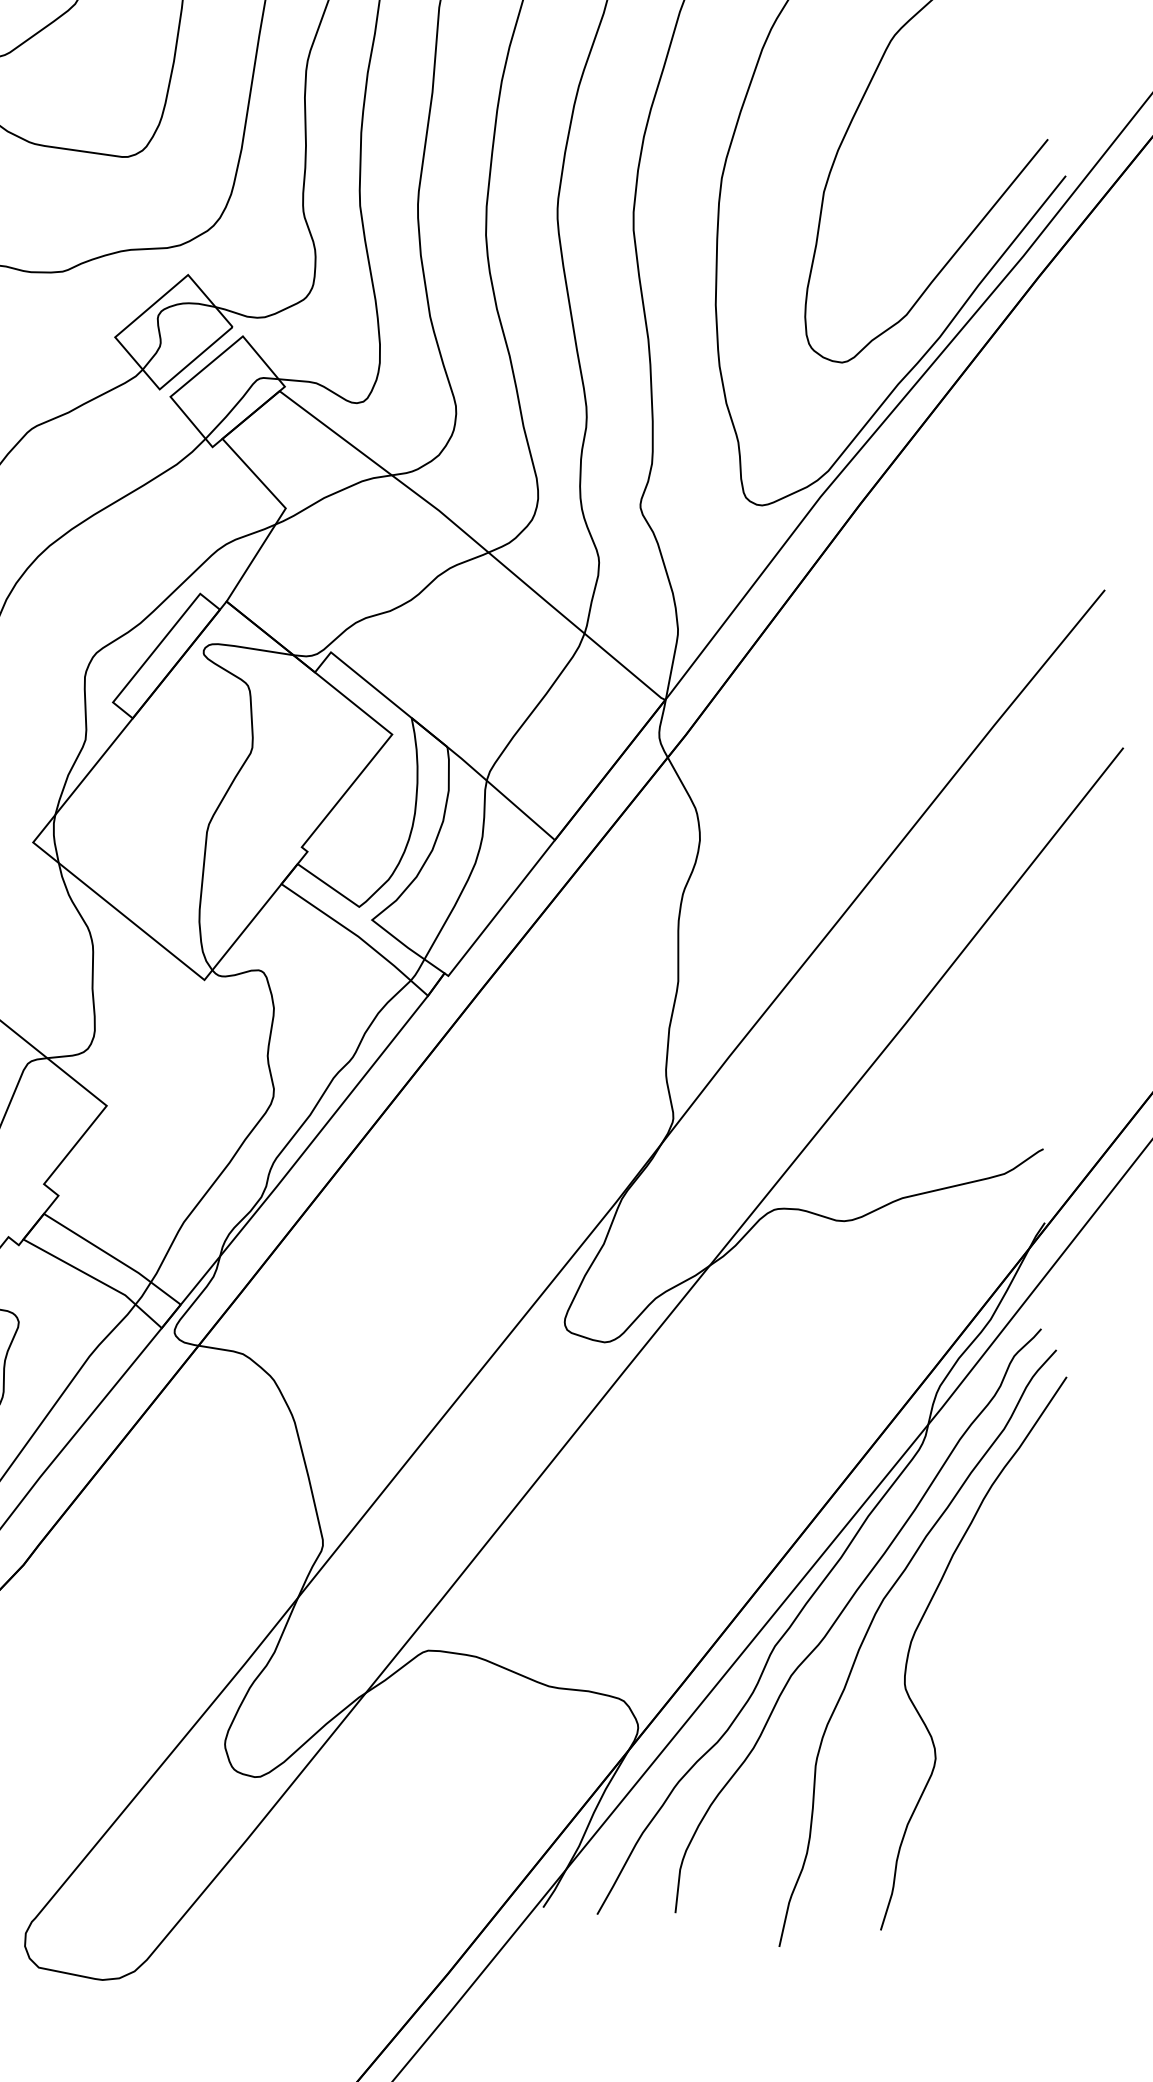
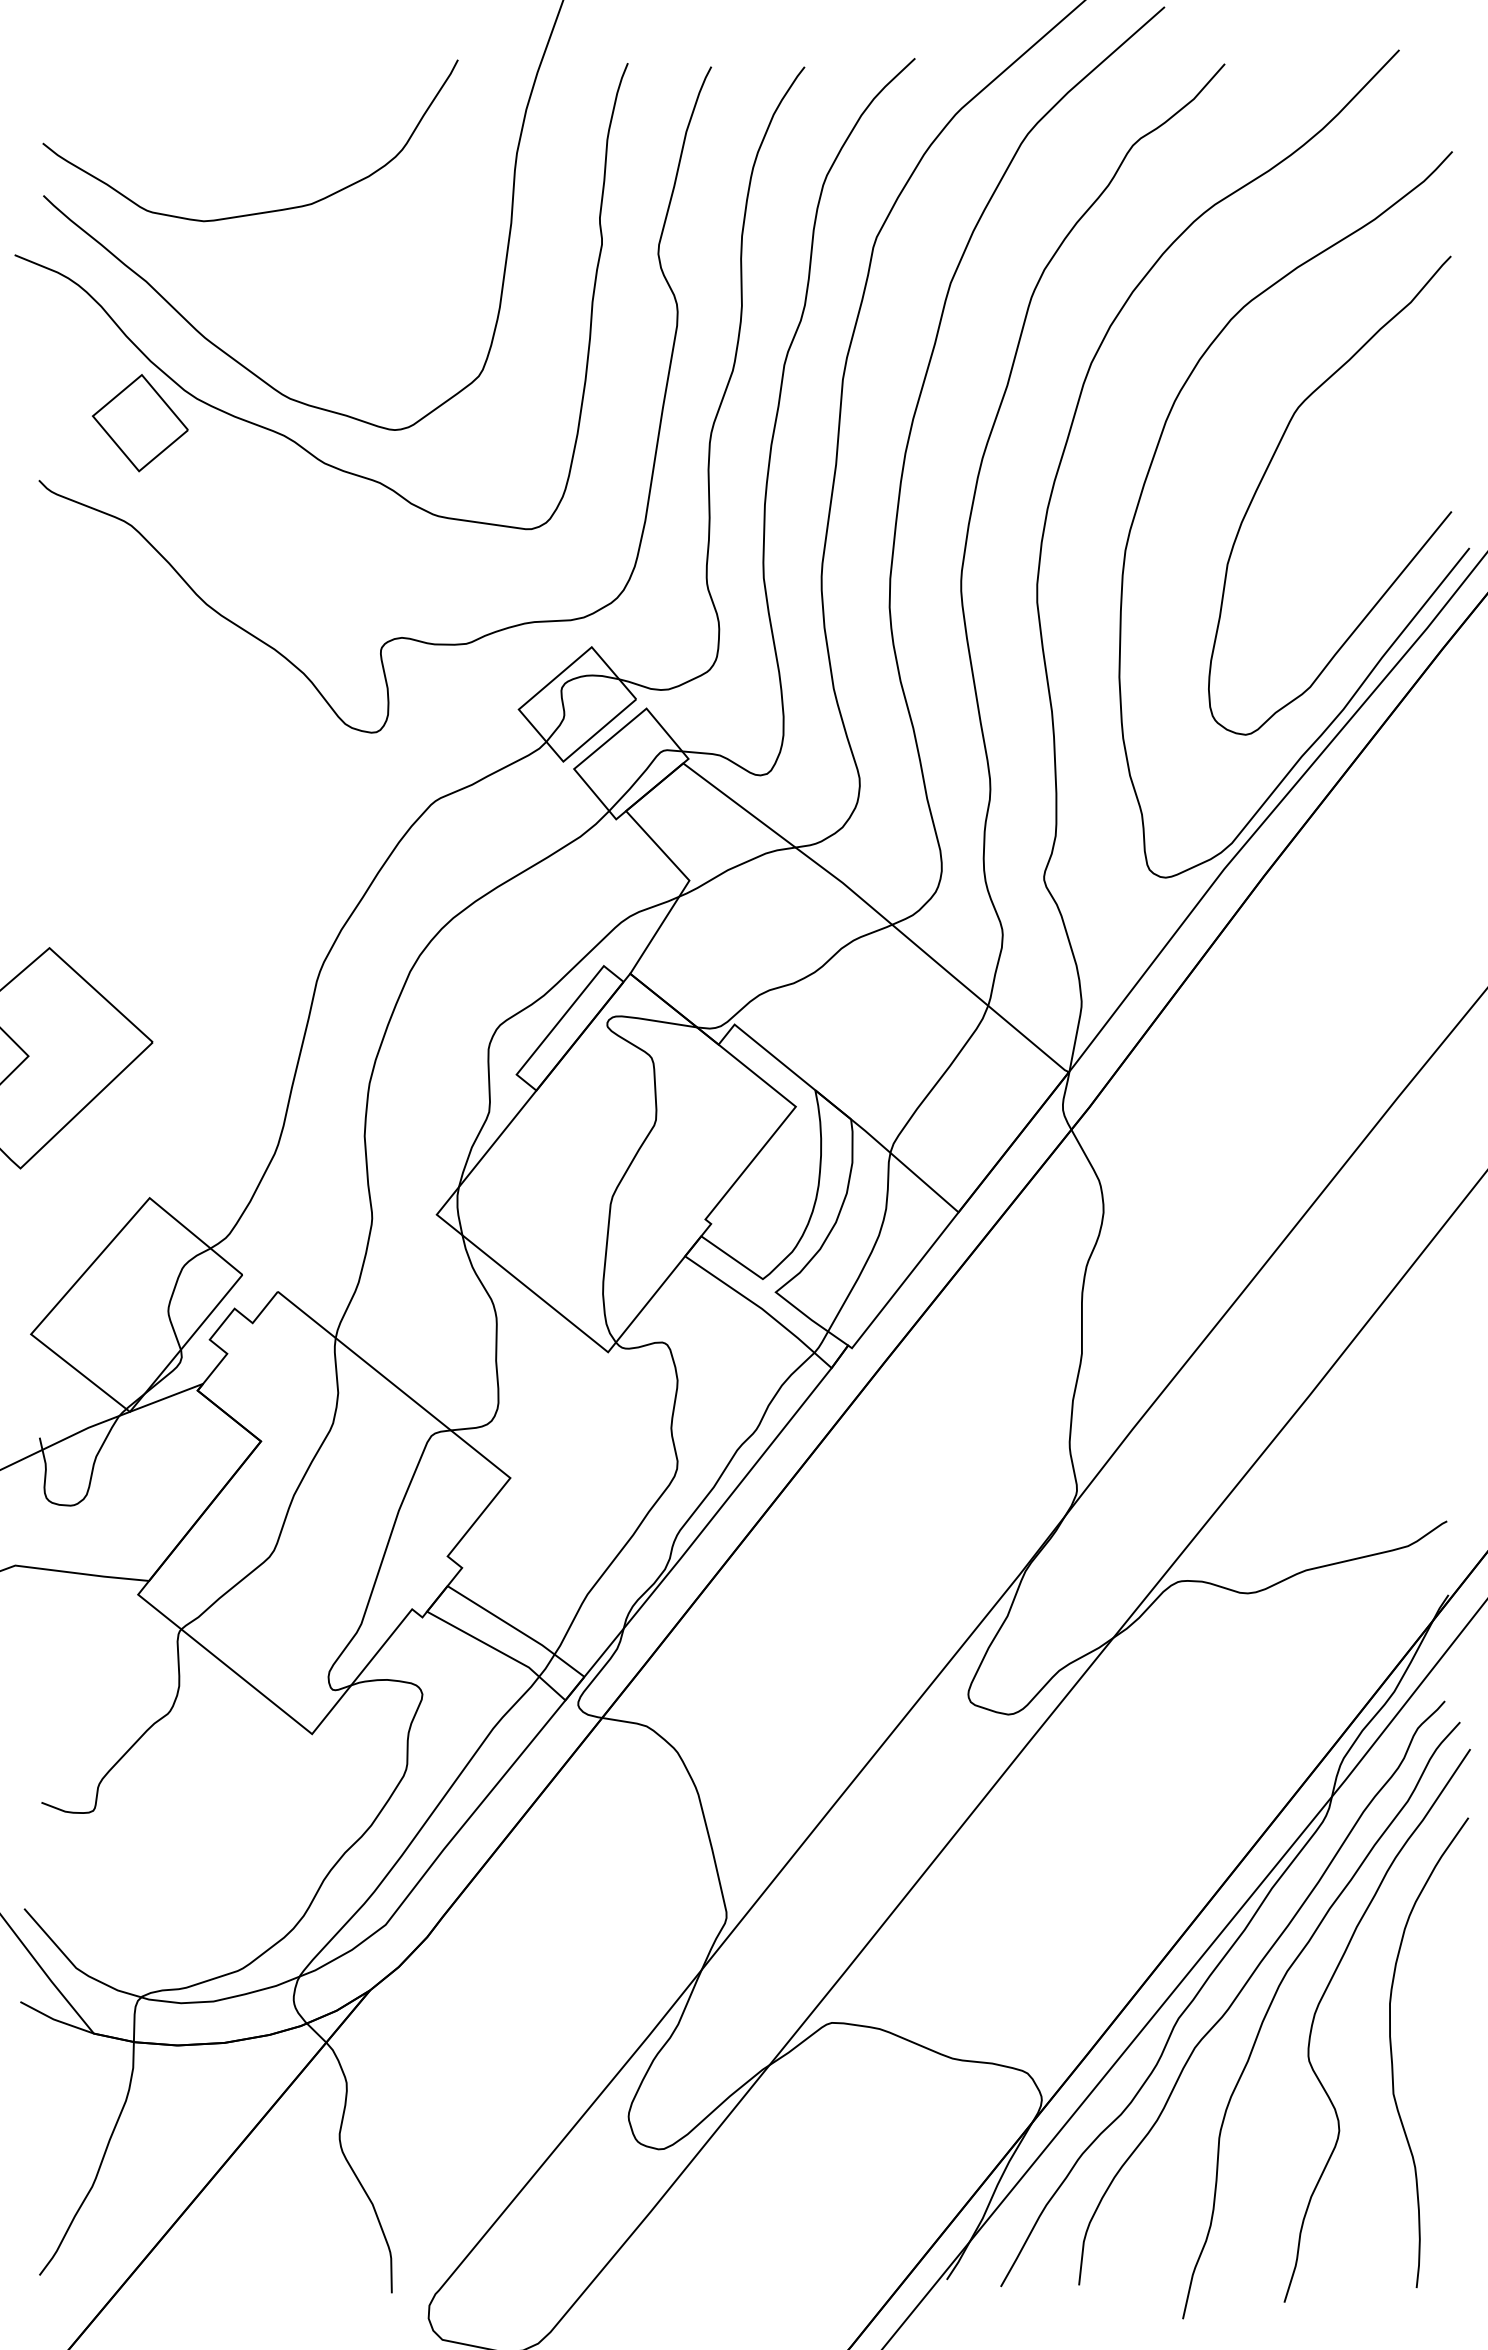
curve: (988, 1680) -> (1392, 2052), added

